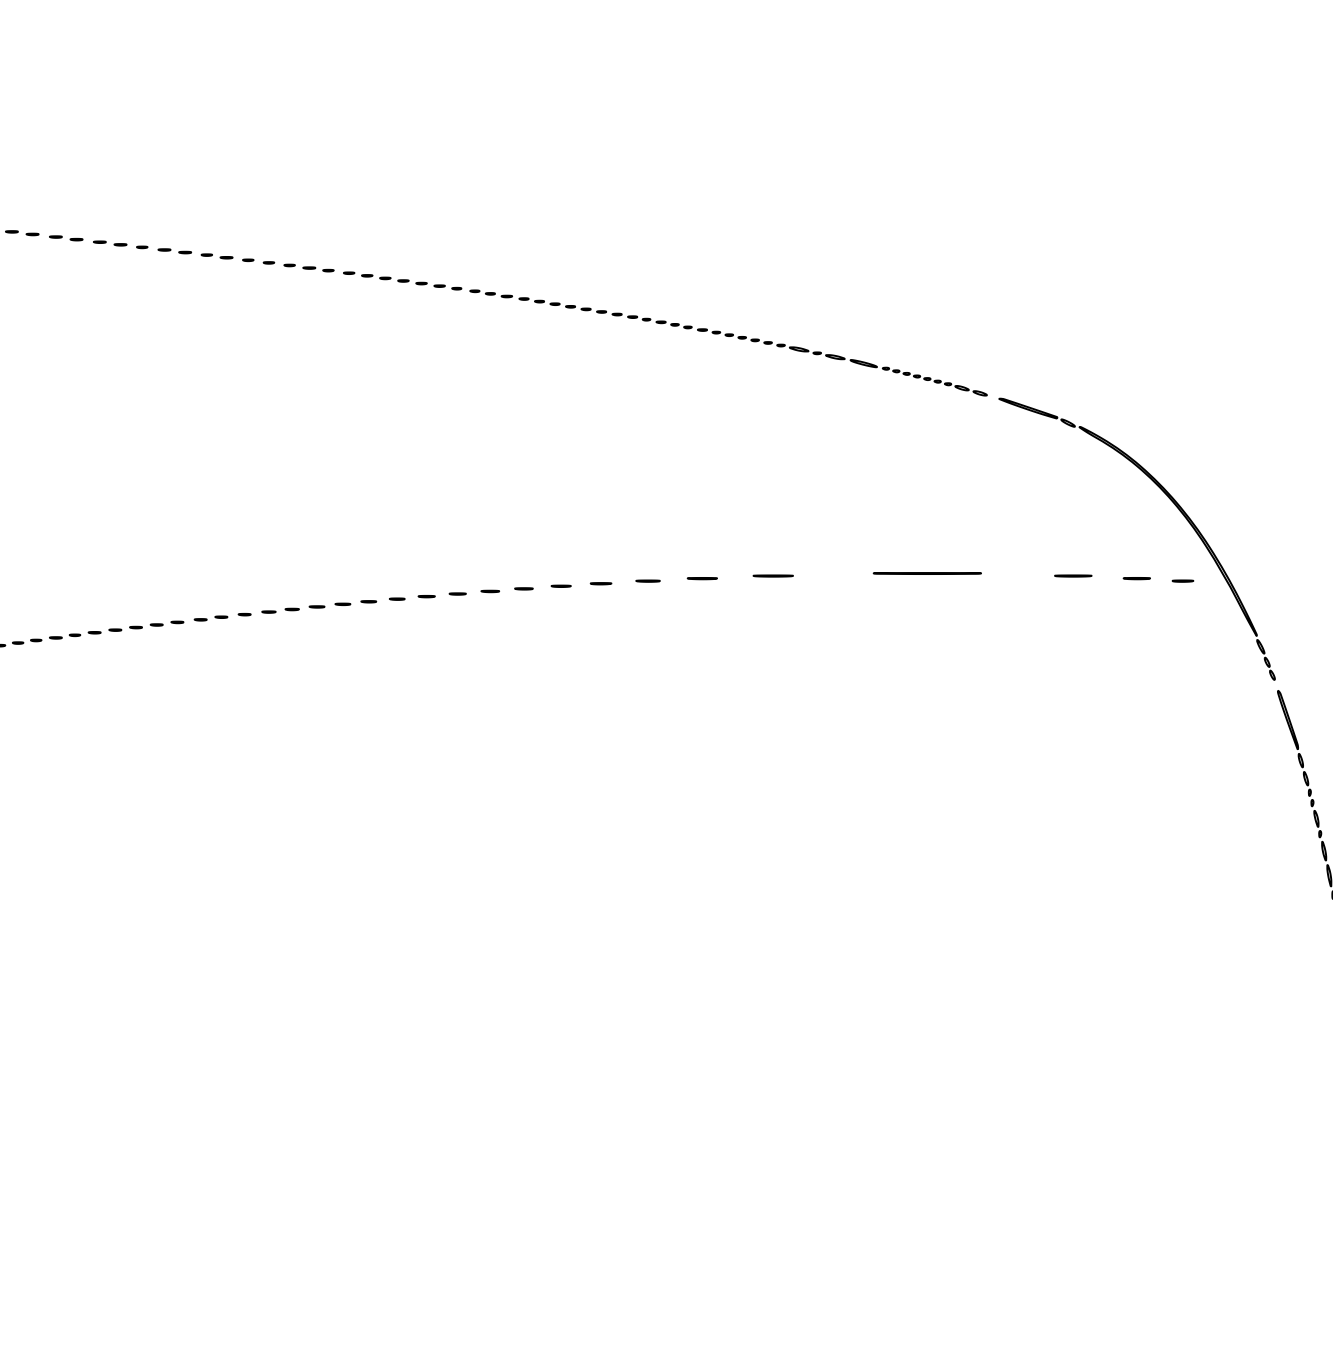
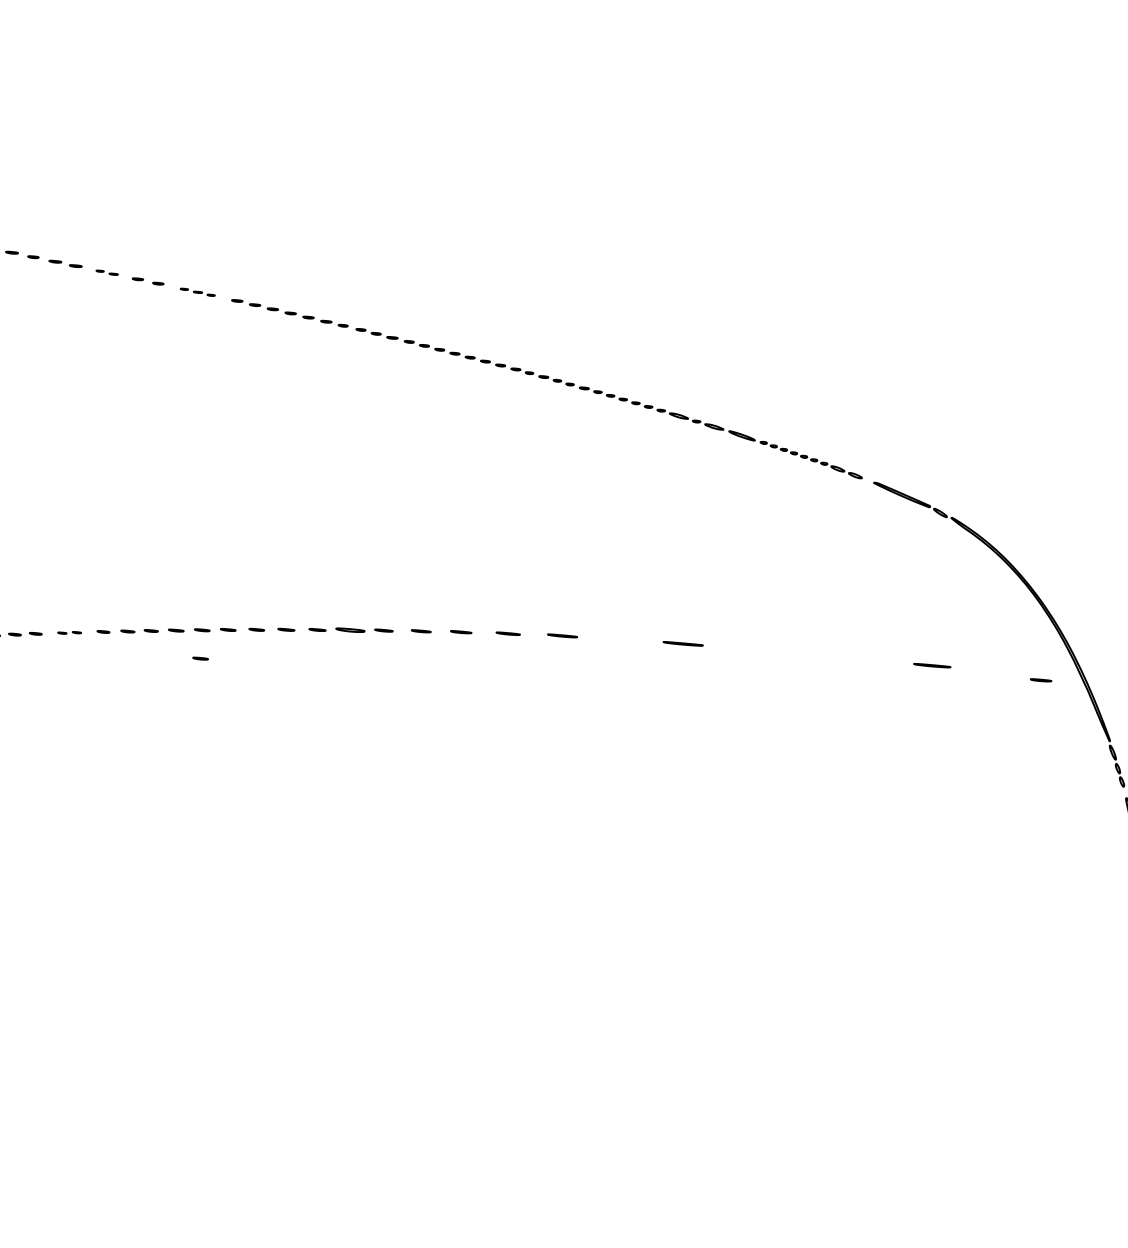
part: (216, 256) -> (106, 272), size x0.7
part: (308, 267) -> (197, 291), size x0.7
line: (926, 573) -> (786, 650), removed
line: (772, 575) -> (682, 643), moved
line: (1136, 578) -> (995, 673), removed
part: (489, 591) -> (349, 630), size x1.6
part: (210, 618) -> (69, 632), size x0.7
line: (343, 632) -> (200, 658), added

